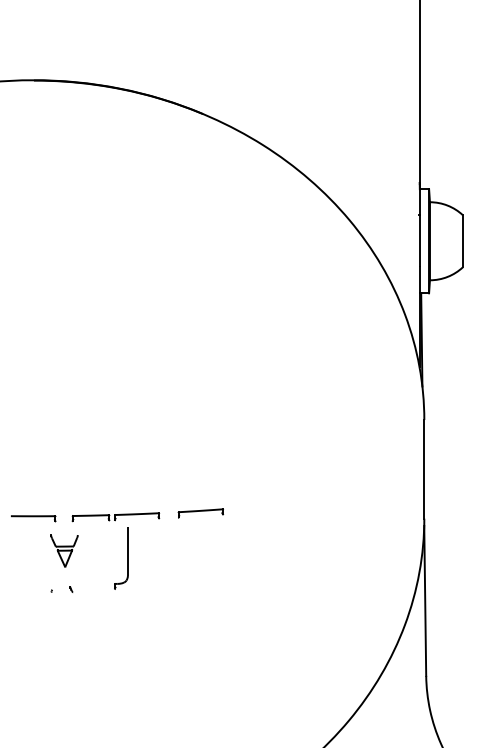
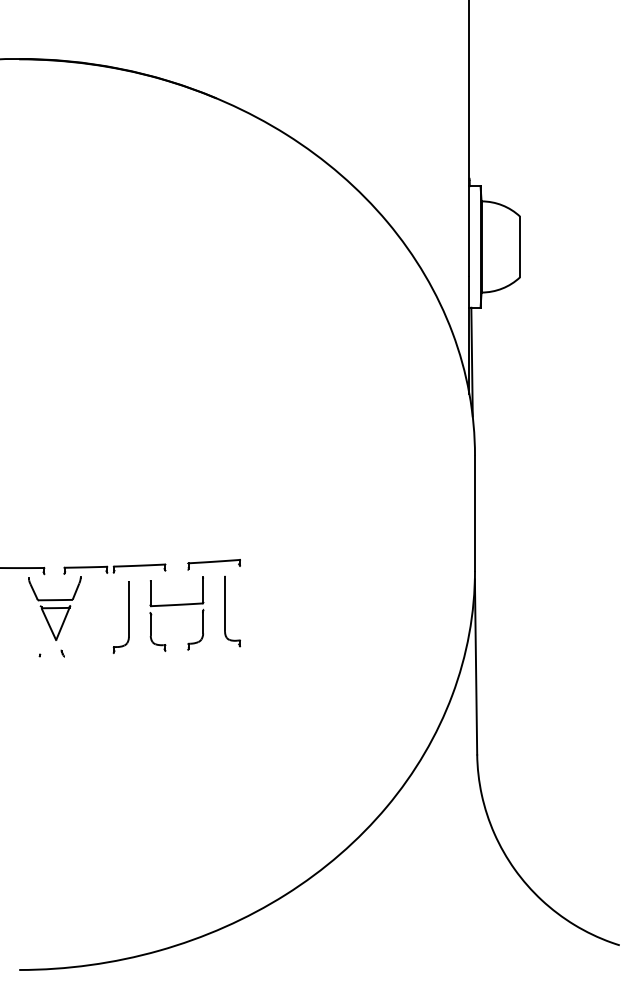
part: (168, 548) -> (176, 605), added
part: (64, 550) -> (54, 608), size x1.67
part: (210, 553) -> (225, 611), added

